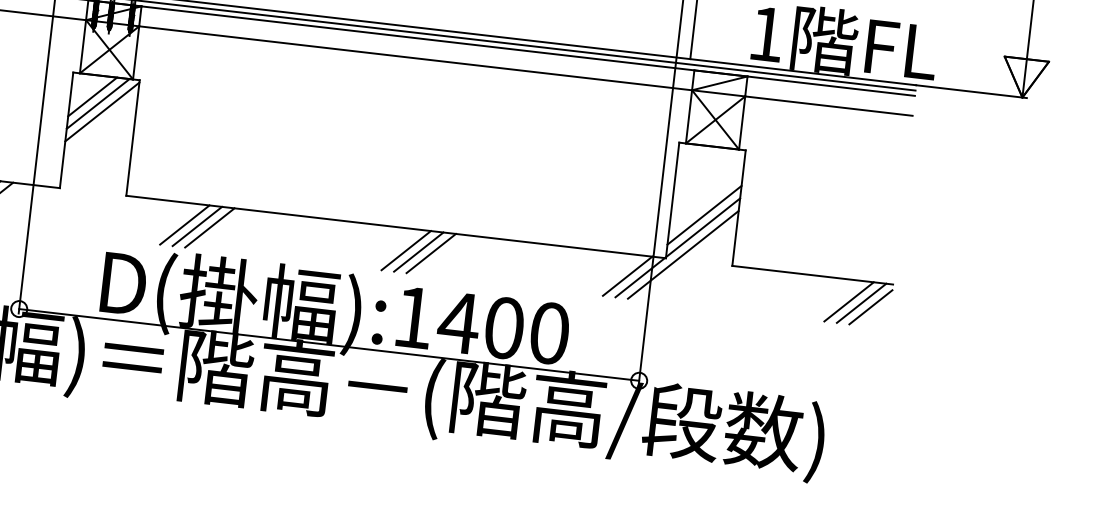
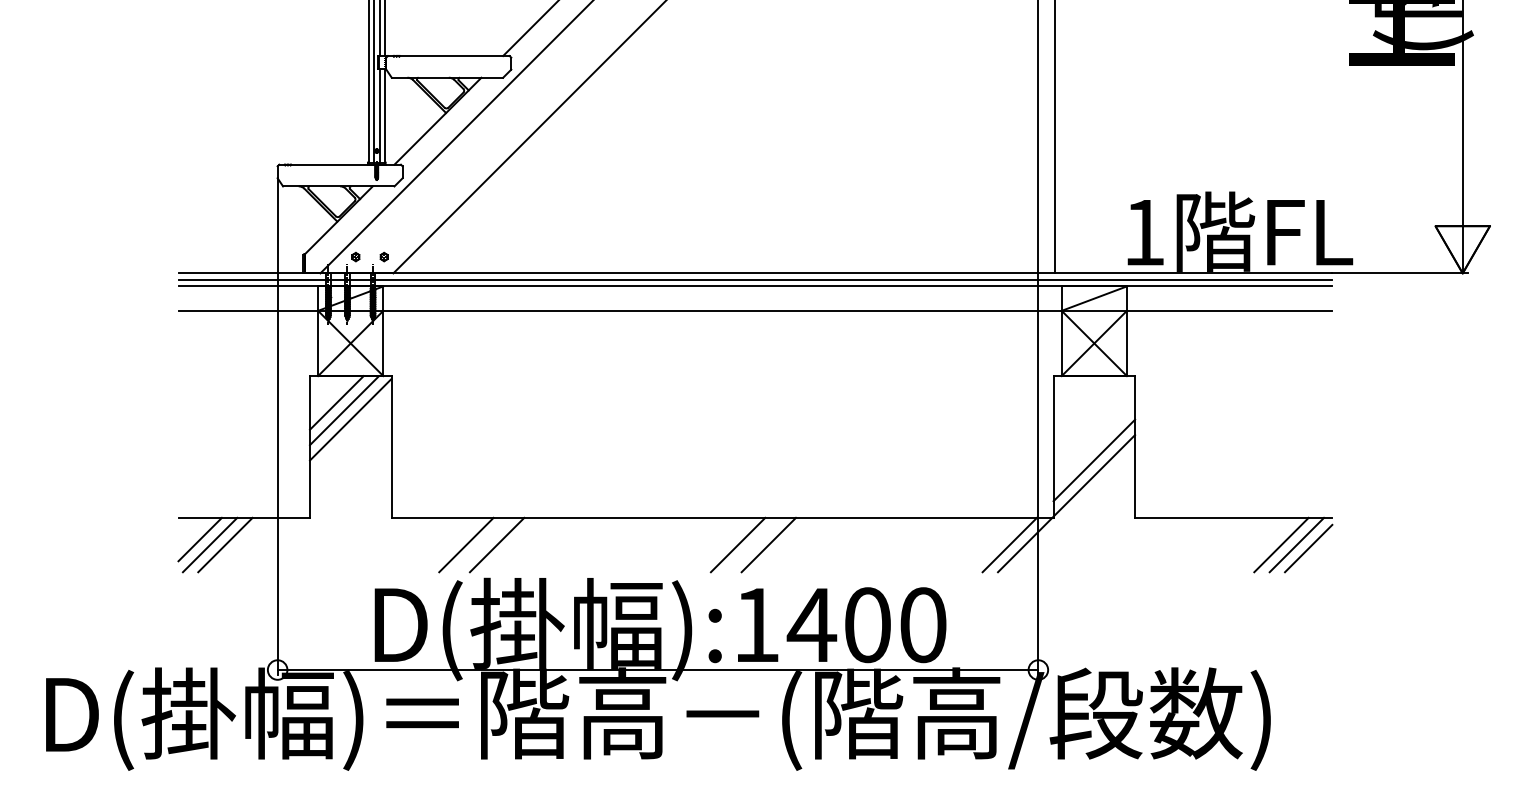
line: (197, 225) -> (481, 544), removed
line: (418, 251) -> (753, 544), removed
line: (683, 255) -> (1074, 511), removed

